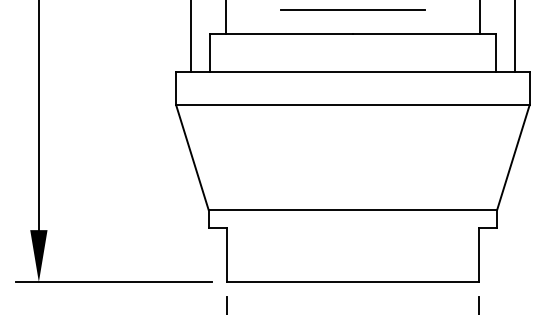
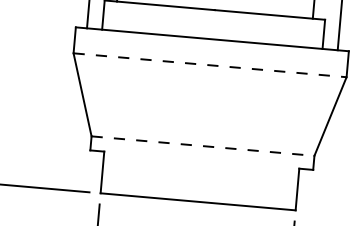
line: (352, 105) -> (209, 65), solid -> dashed
line: (353, 209) -> (203, 145), solid -> dashed

